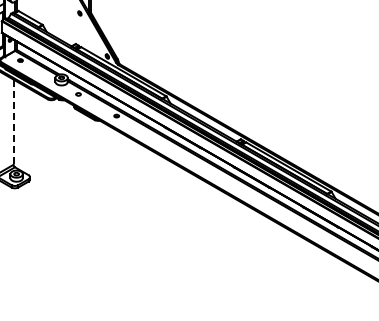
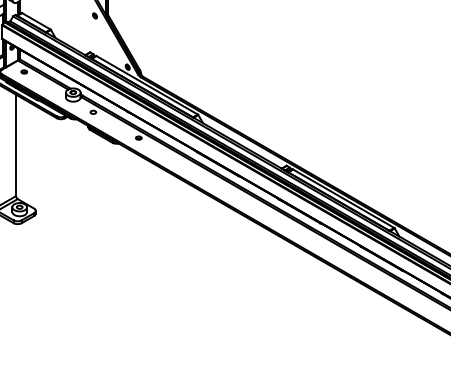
line: (13, 122) -> (15, 145), dashed -> solid

